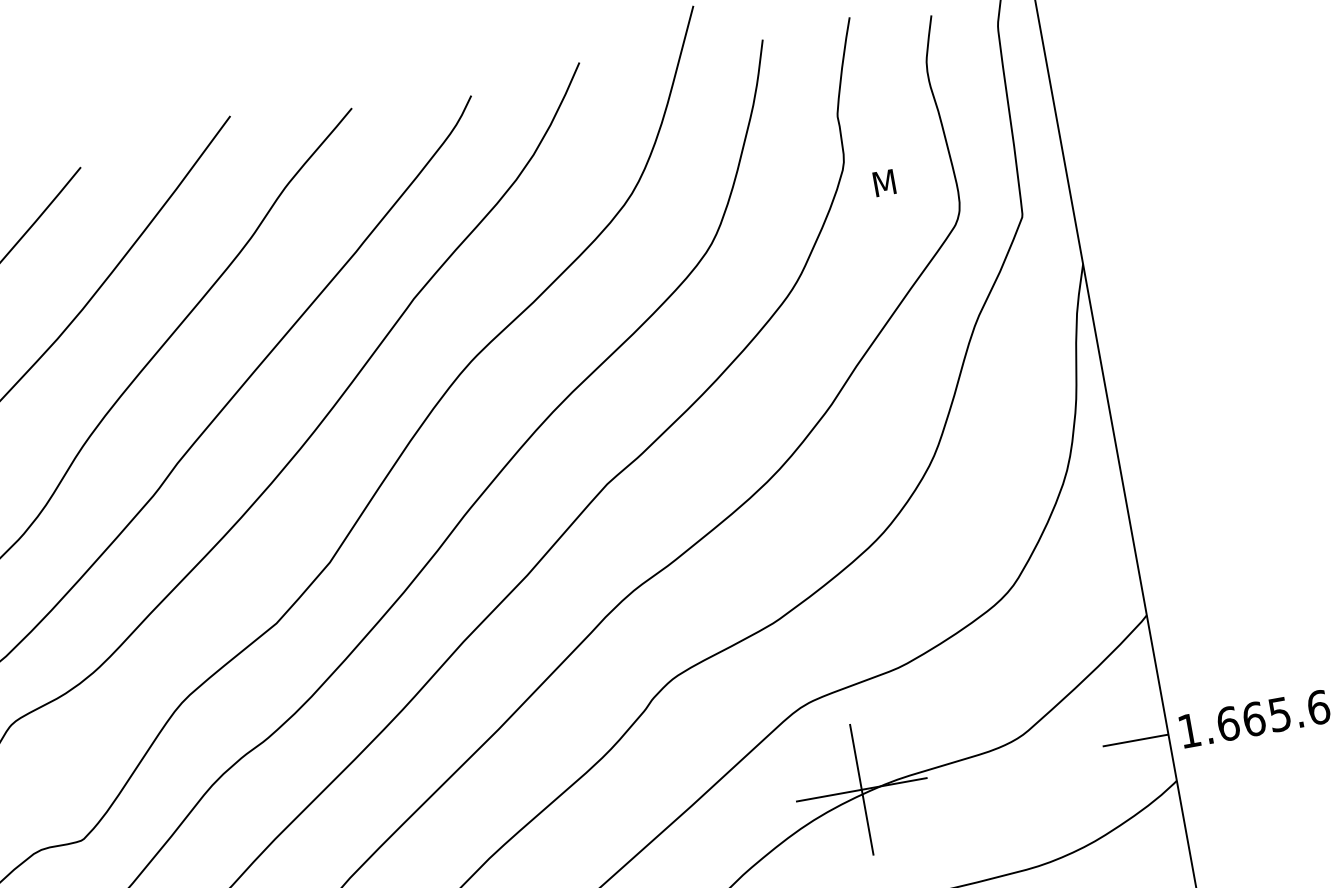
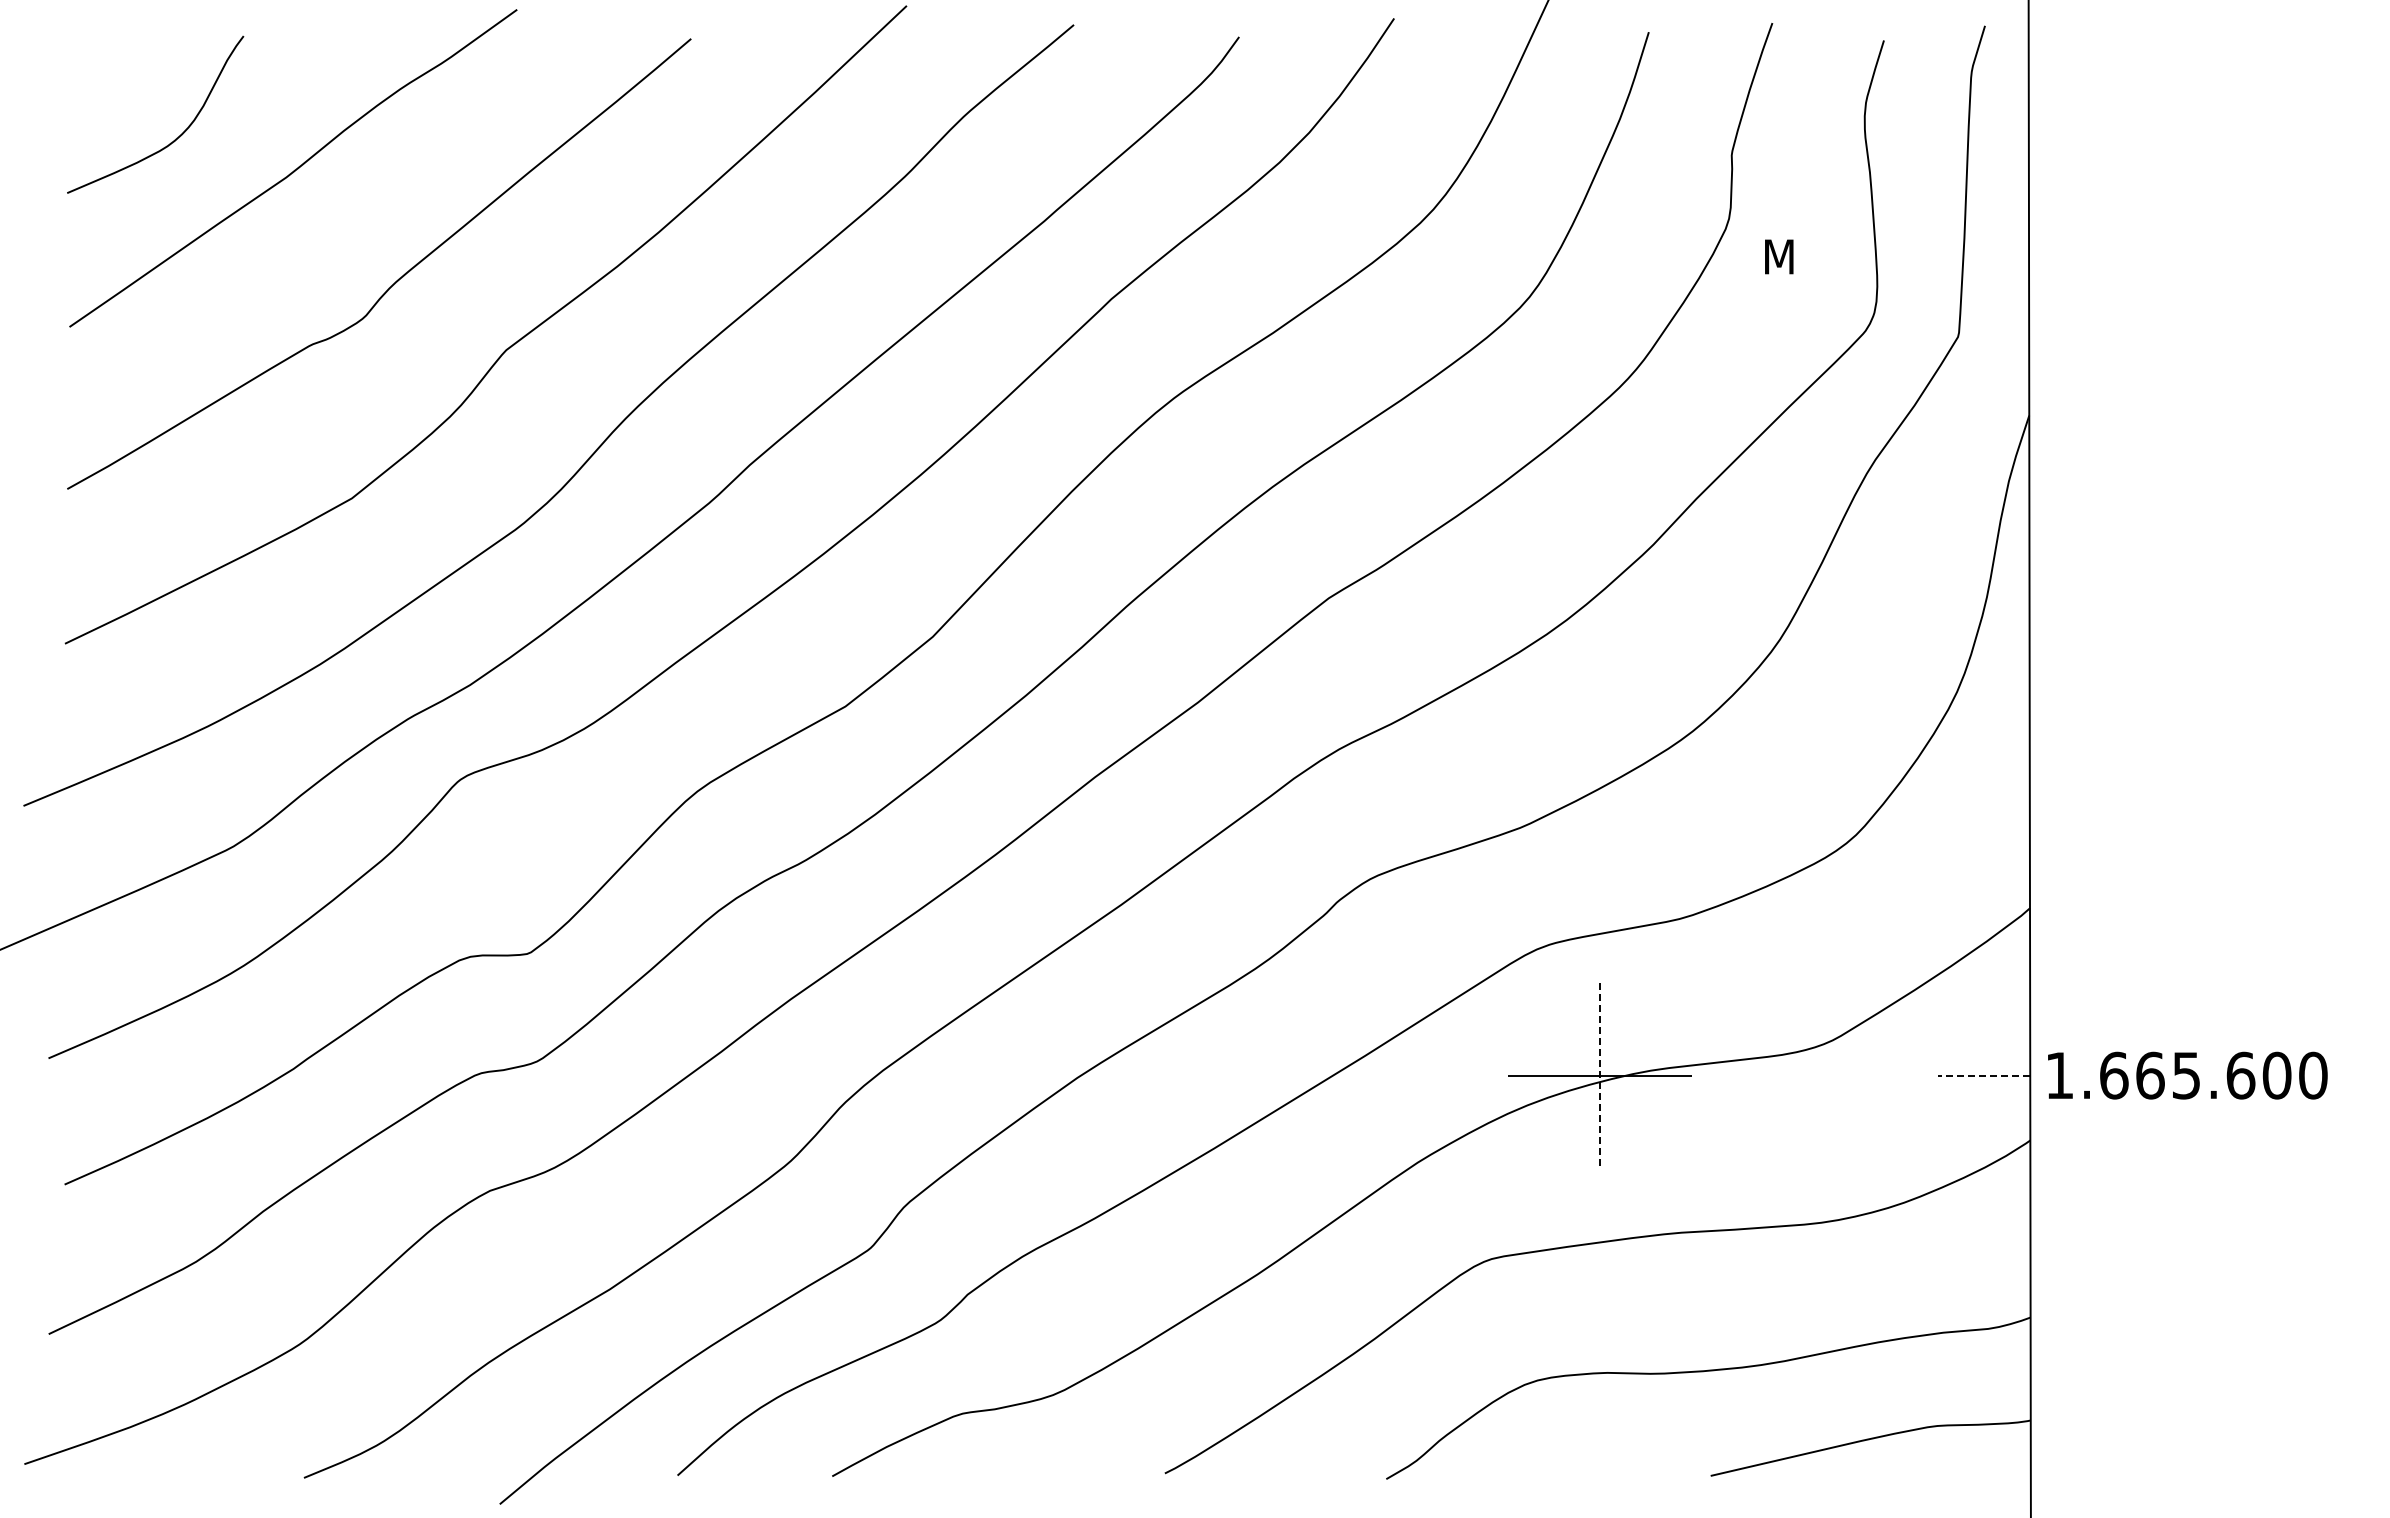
line: (1135, 740) -> (1983, 1075), solid -> dashed
line: (862, 790) -> (1600, 1076), solid -> dashed

